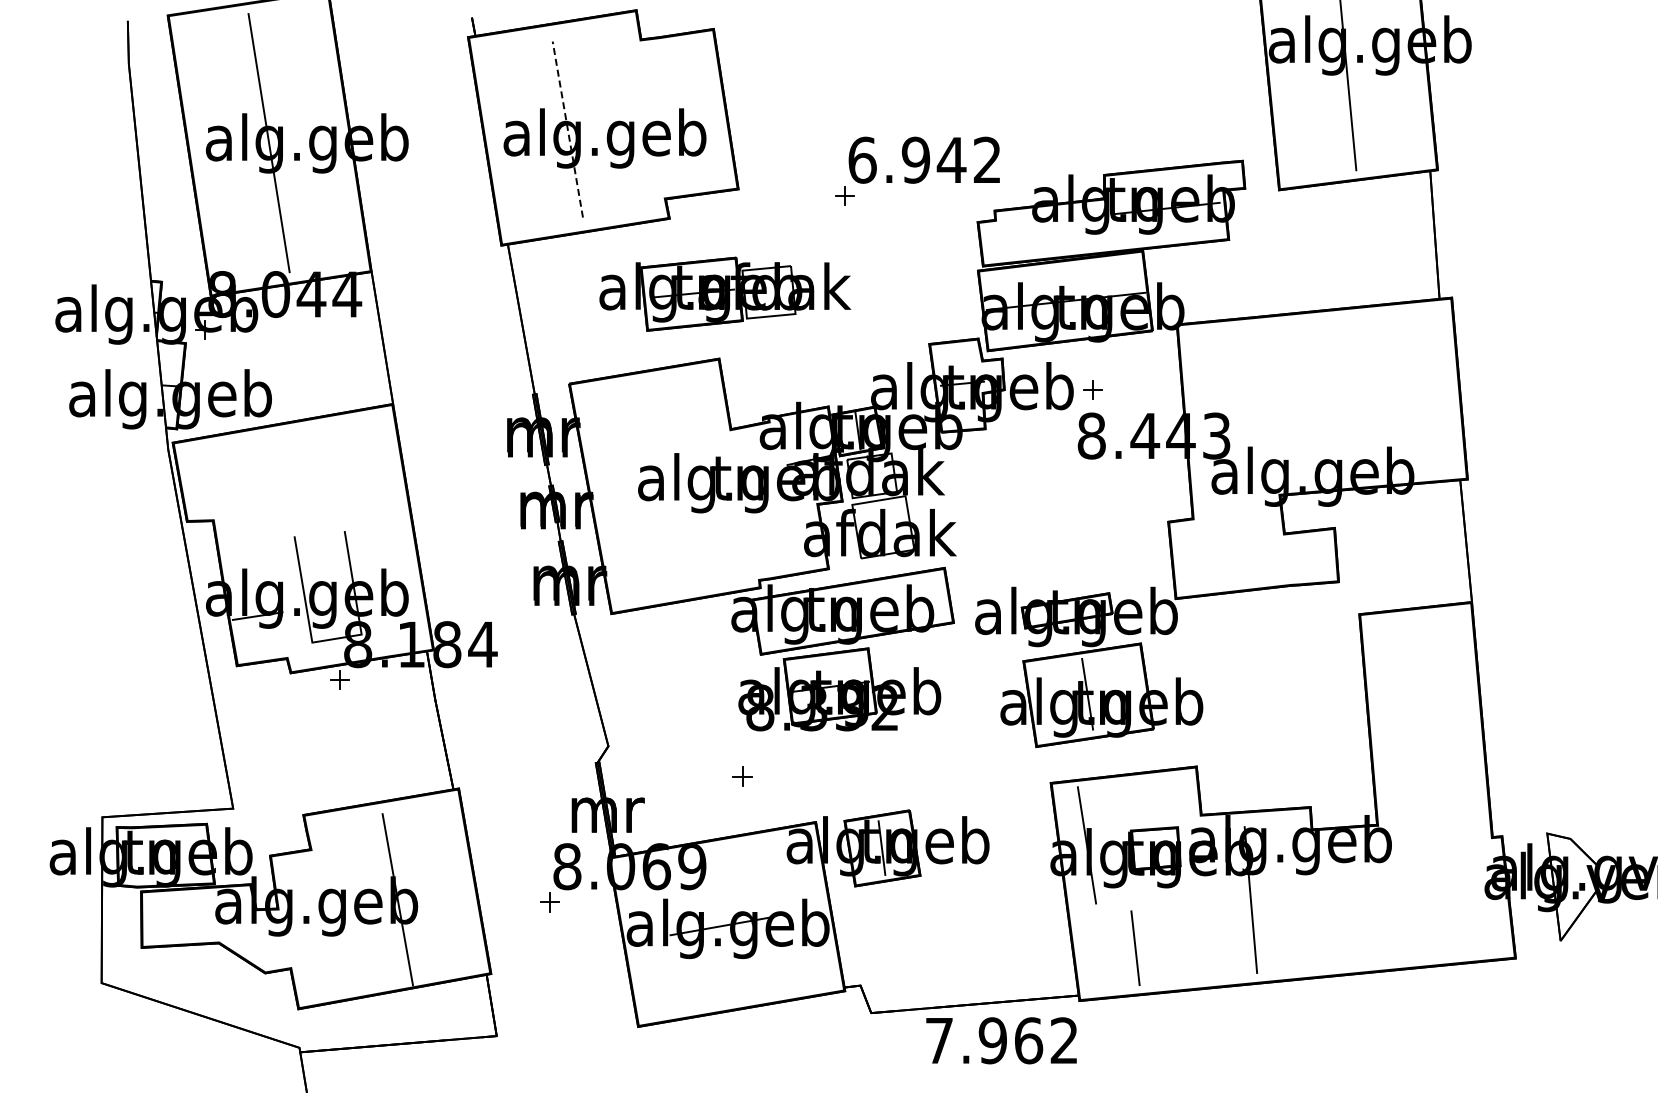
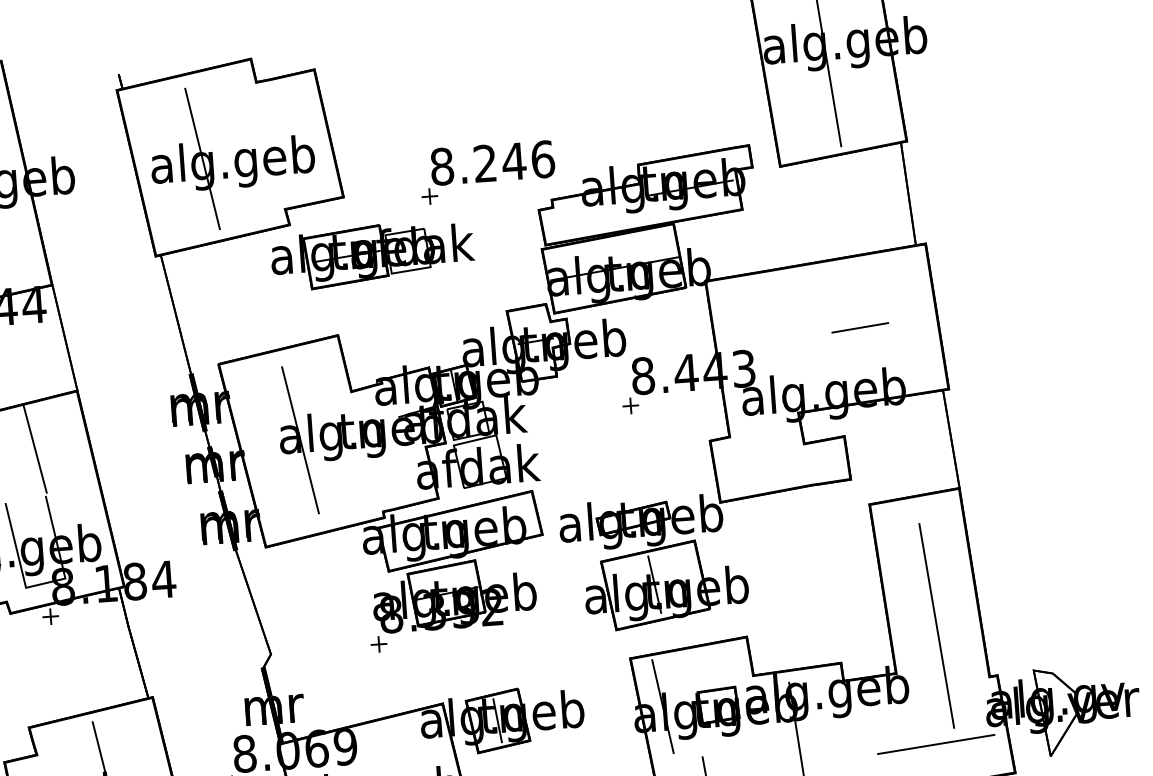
line: (567, 129) -> (202, 158), dashed -> solid
text: (924, 159) -> (492, 162), 6.942 -> 8.246
part: (725, 293) -> (373, 254), moved
part: (1092, 389) -> (630, 405), moved
line: (1363, 395) -> (860, 327), added
line: (335, 472) -> (34, 449), added
line: (663, 484) -> (300, 439), added
line: (1431, 769) -> (936, 625), added
part: (742, 776) -> (379, 644), moved
line: (1420, 915) -> (936, 743), added

